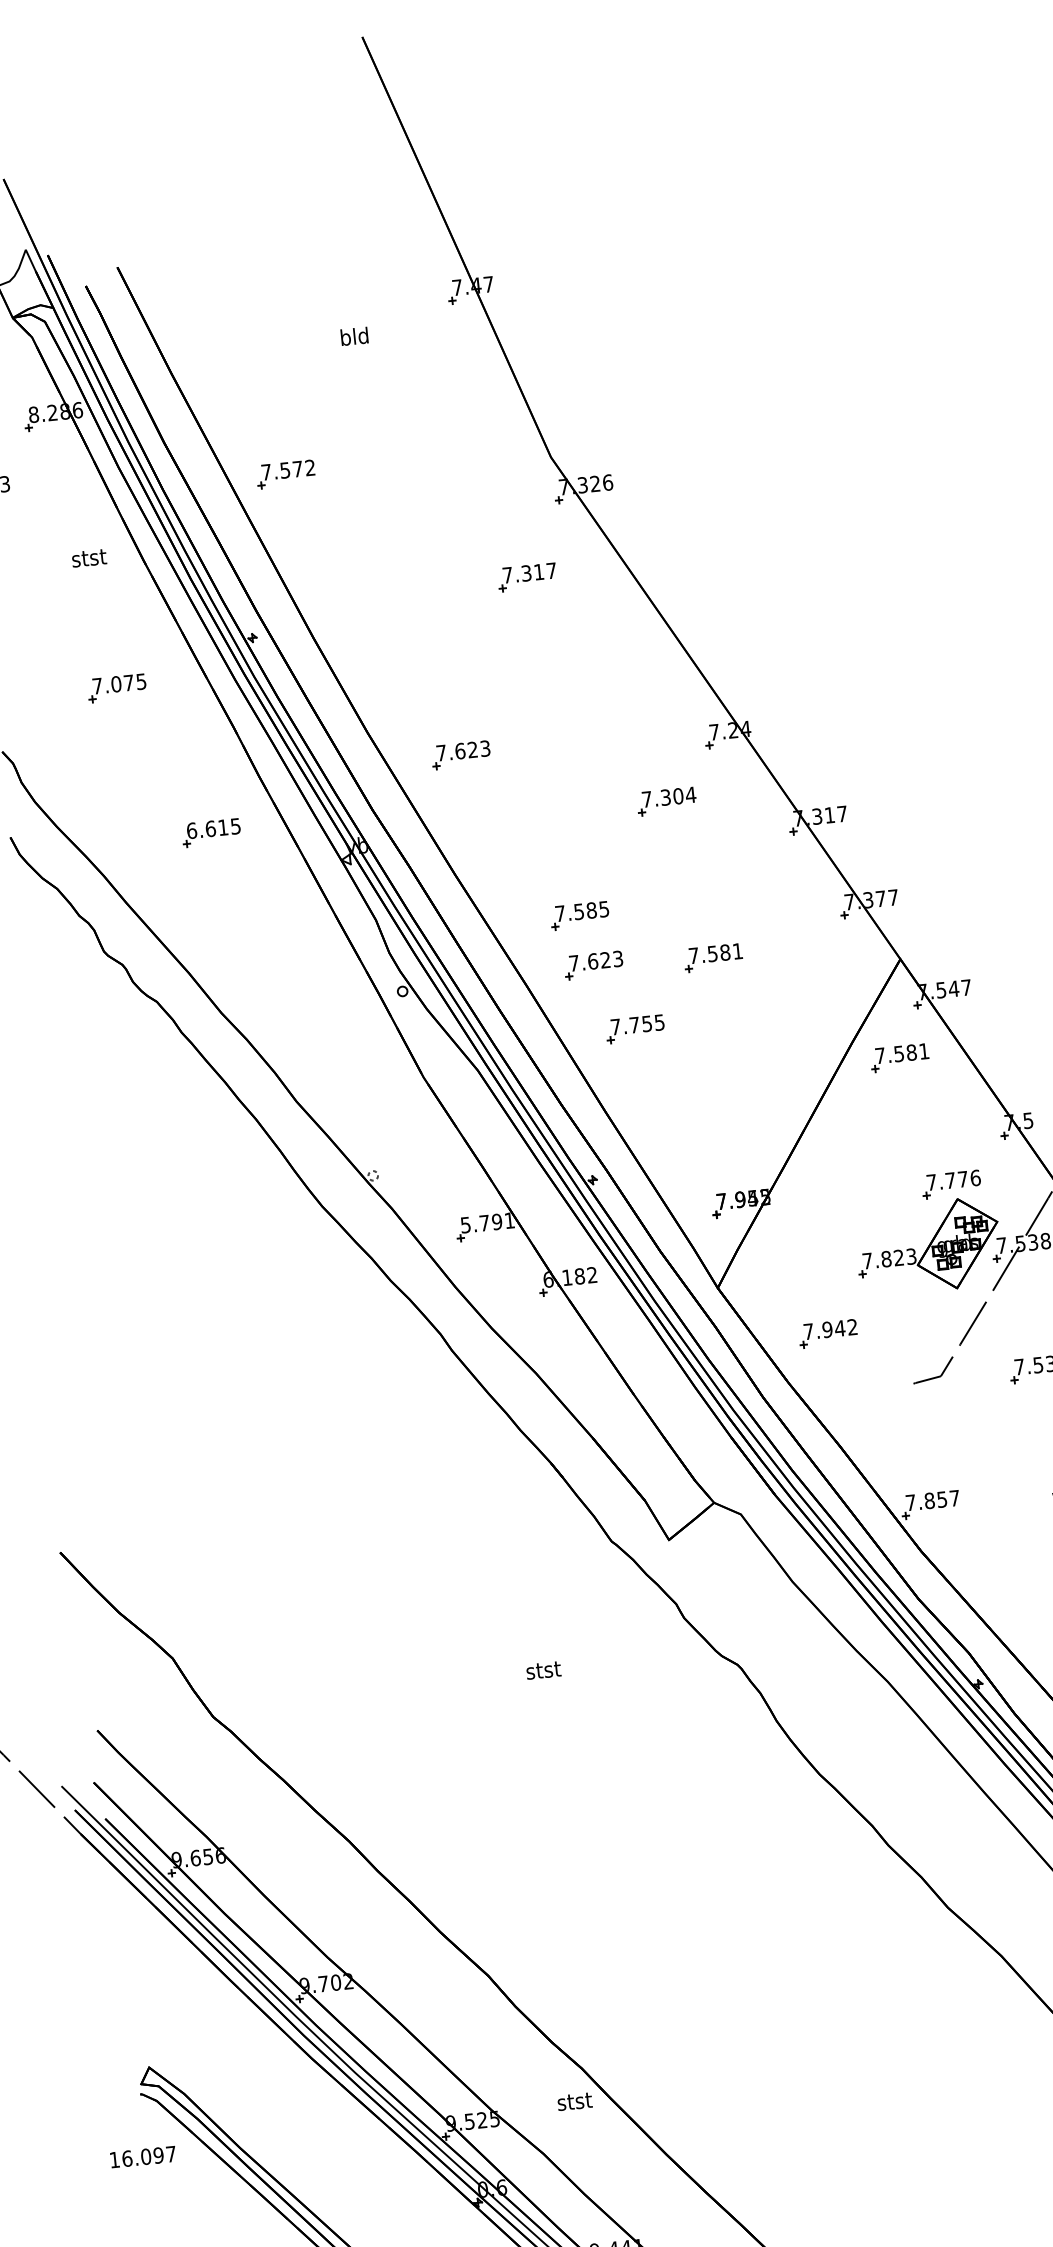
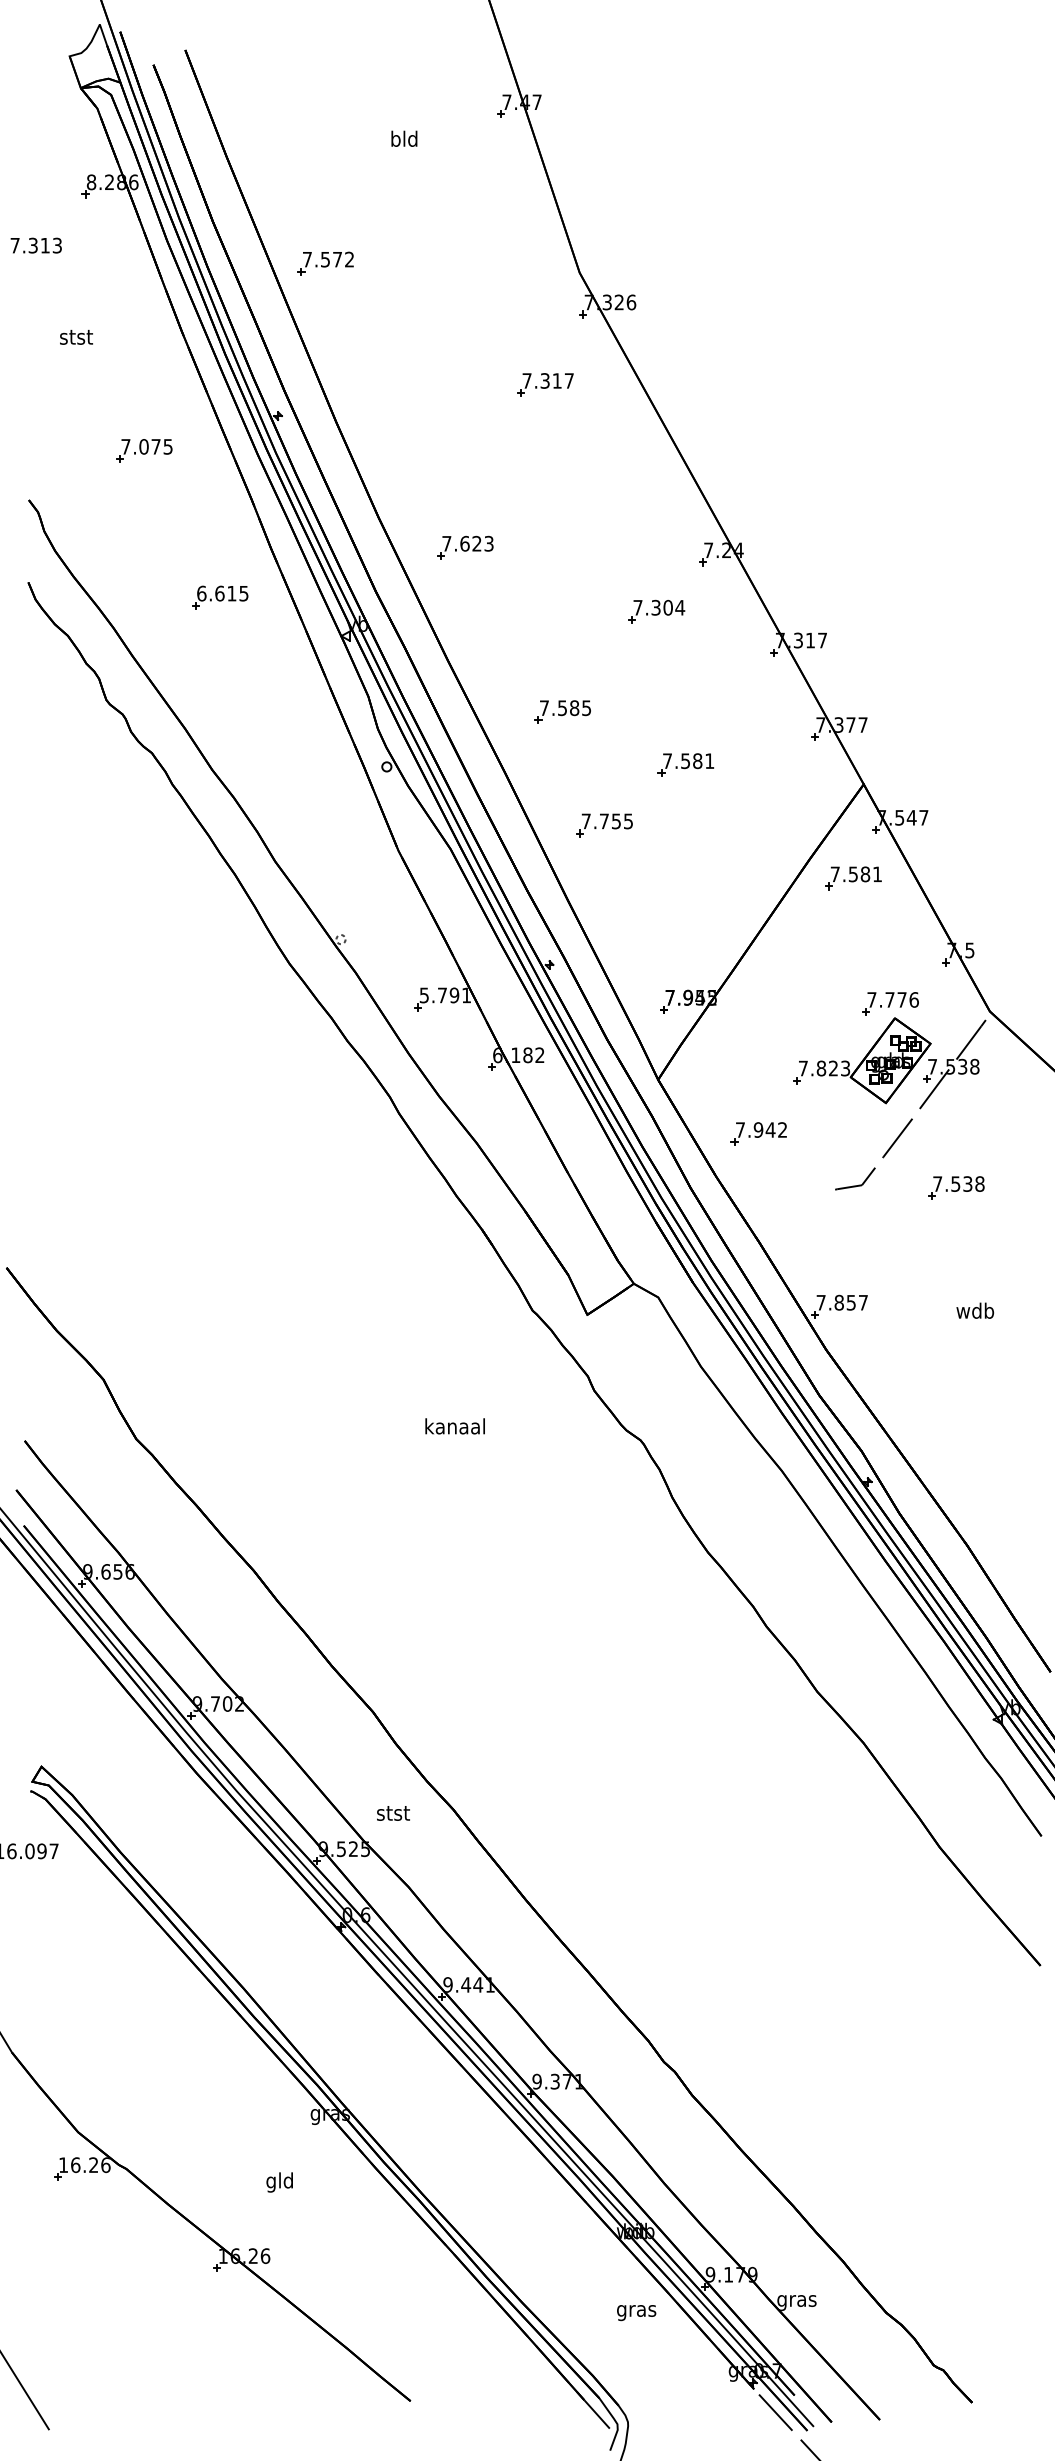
text: (89, 557) -> (76, 336), moved
part: (593, 965) -> (571, 760), removed
text: (542, 1670) -> (454, 1426), stst -> kanaal
text: (574, 2101) -> (393, 1813), moved

